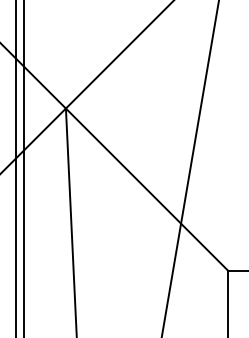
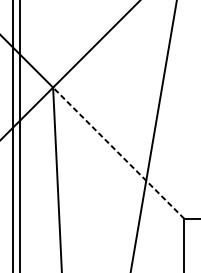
line: (147, 189) -> (119, 153), solid -> dashed

